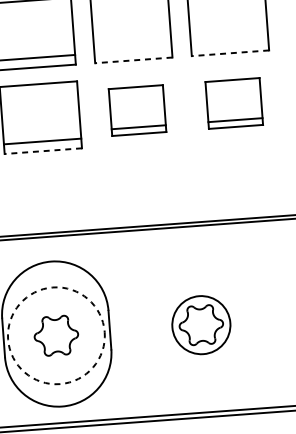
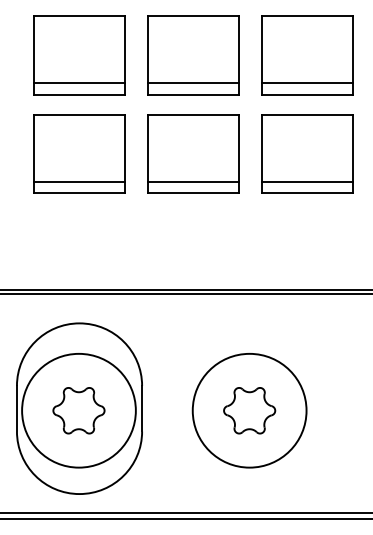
line: (229, 43) -> (306, 83), added
line: (132, 50) -> (192, 83), added
line: (230, 52) -> (307, 94), dashed -> solid
line: (133, 60) -> (193, 94), dashed -> solid
part: (234, 103) -> (307, 153), size x1.43
part: (137, 110) -> (193, 153), size x1.43
line: (43, 151) -> (79, 193), dashed -> solid
circle: (201, 324) -> (249, 410), size x1.67
circle: (55, 335) -> (78, 410), dashed -> solid

